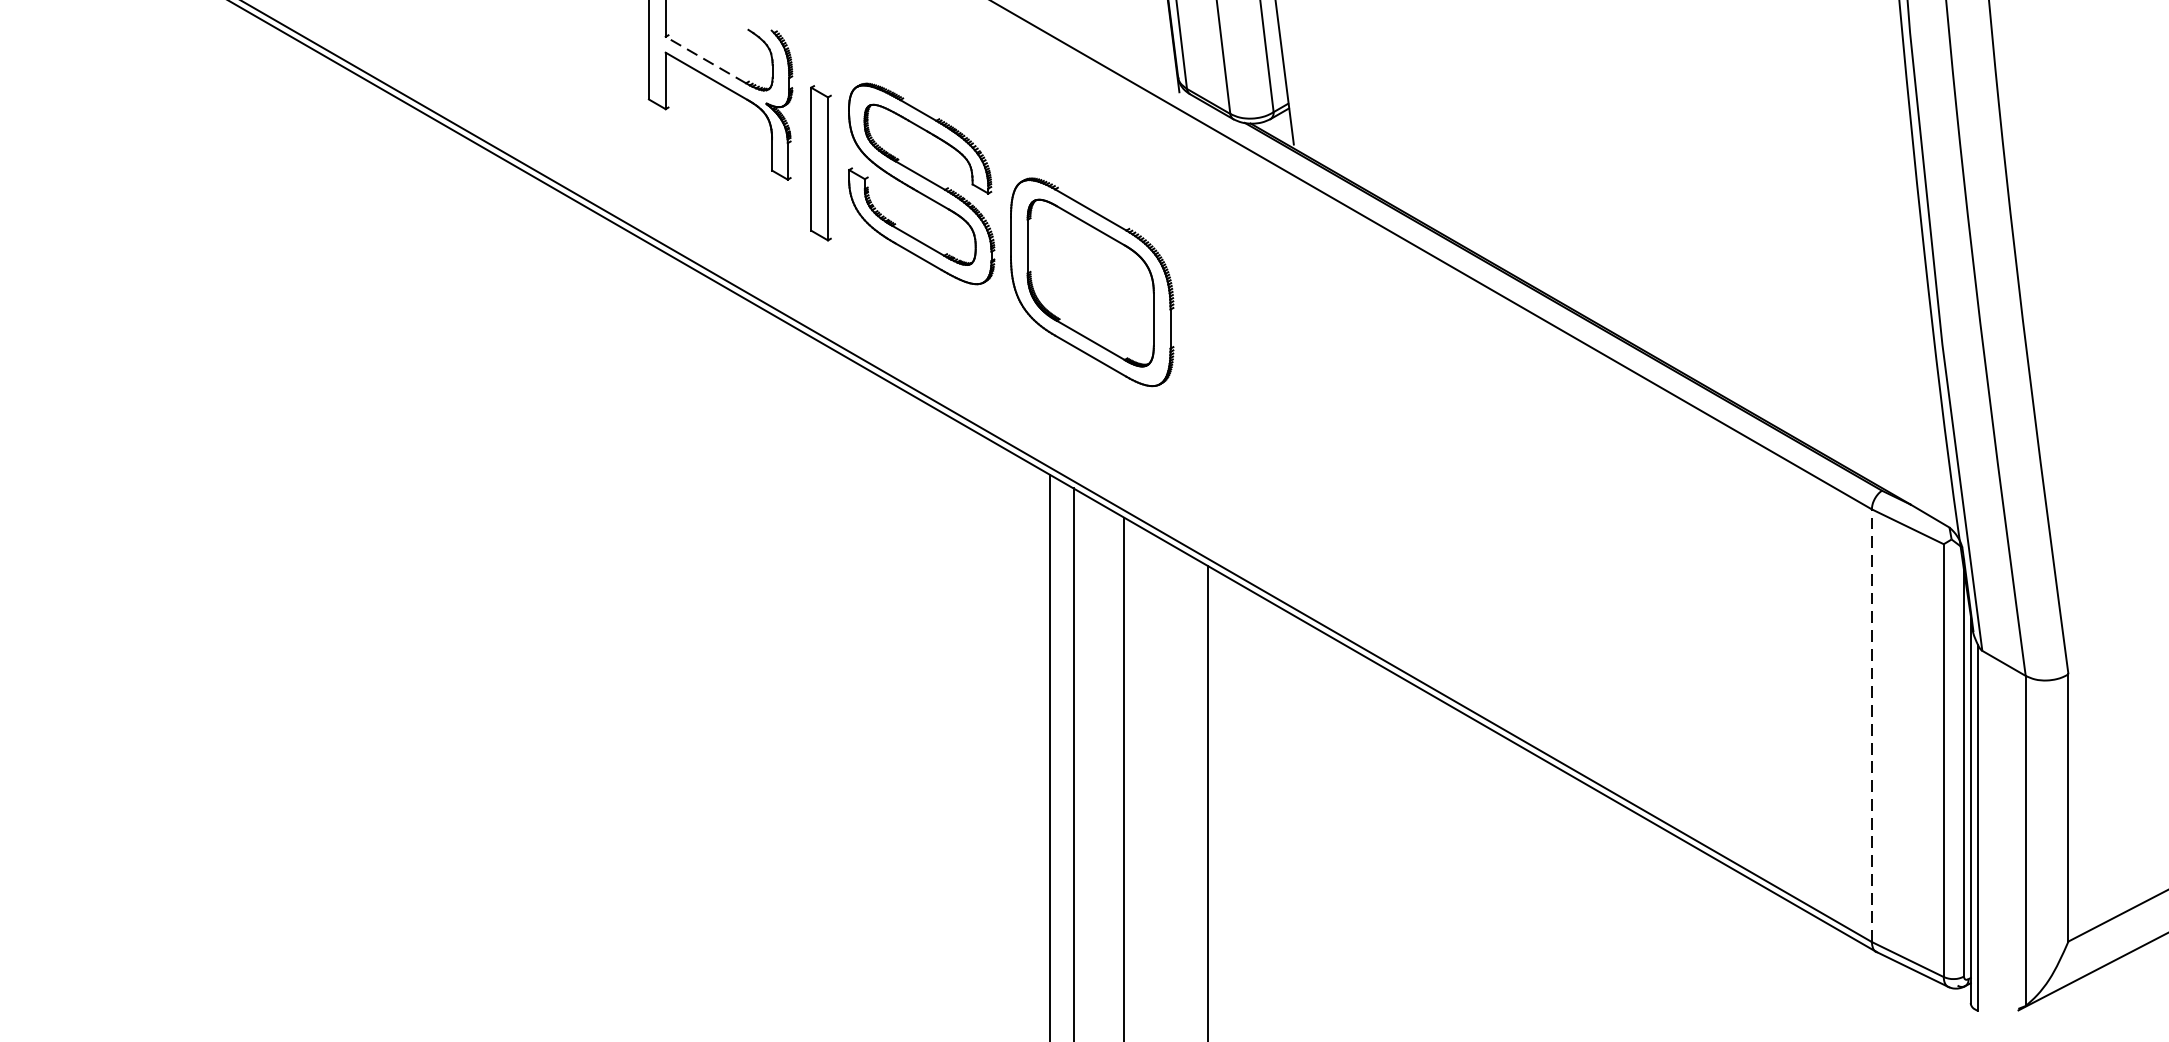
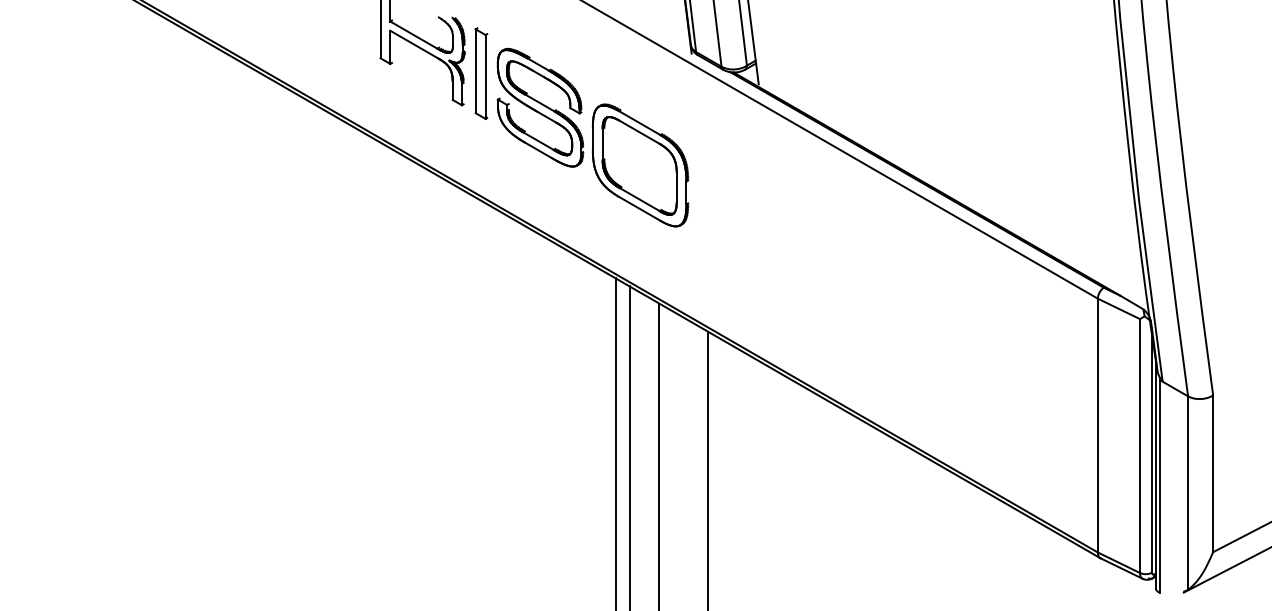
line: (705, 58) -> (413, 34), dashed -> solid
part: (821, 162) -> (481, 73), moved
line: (1871, 725) -> (1097, 425), dashed -> solid

